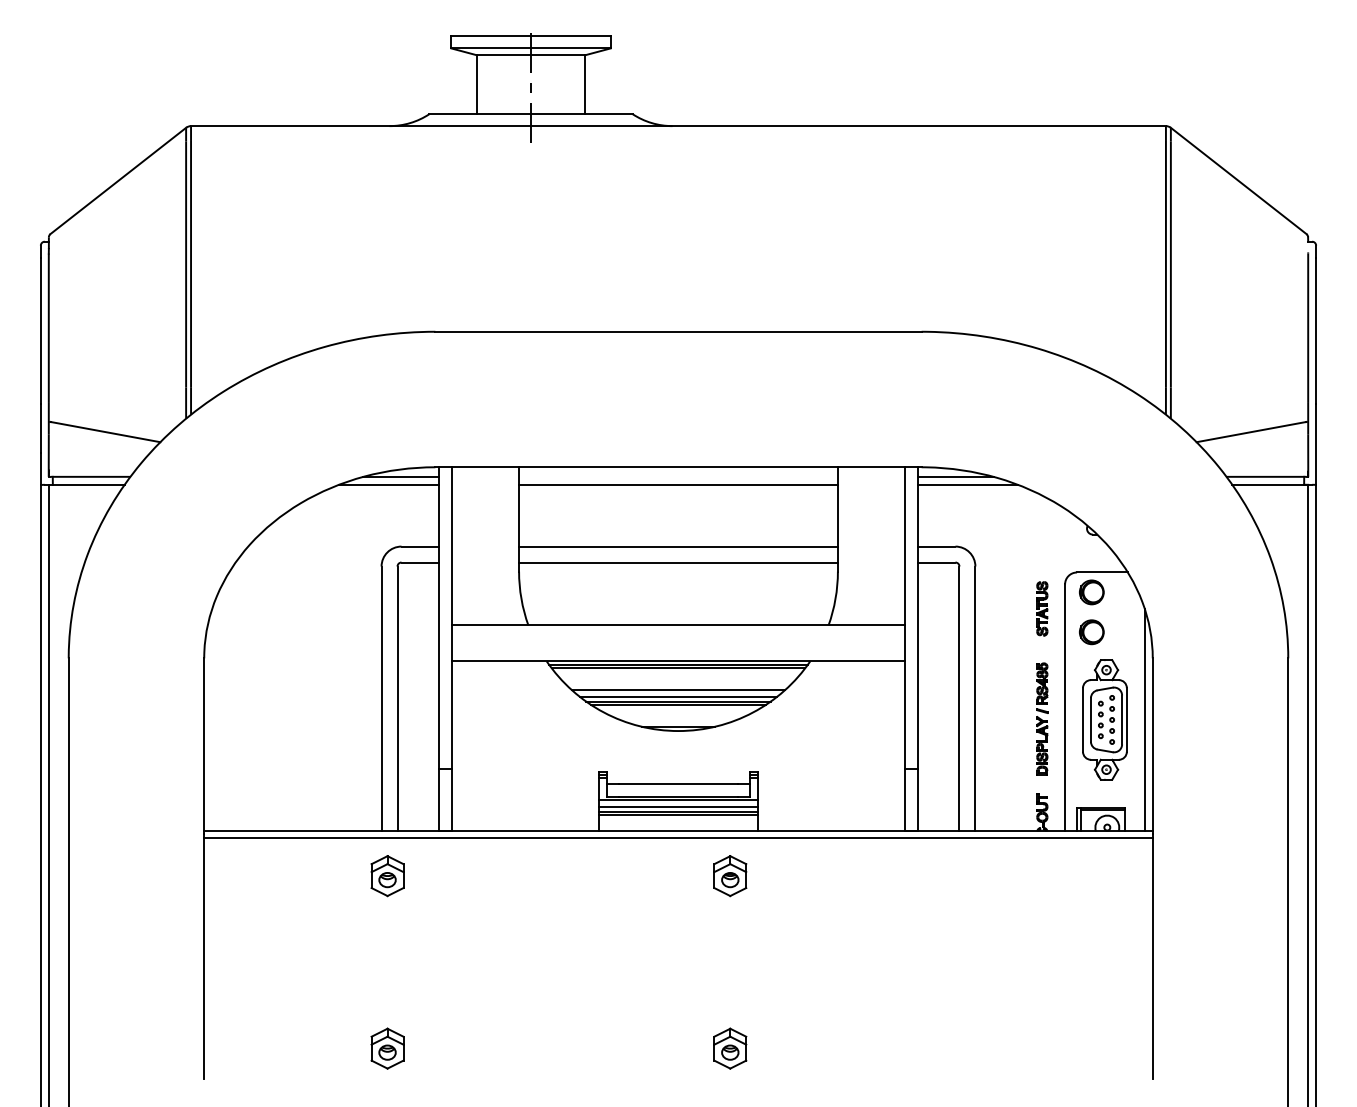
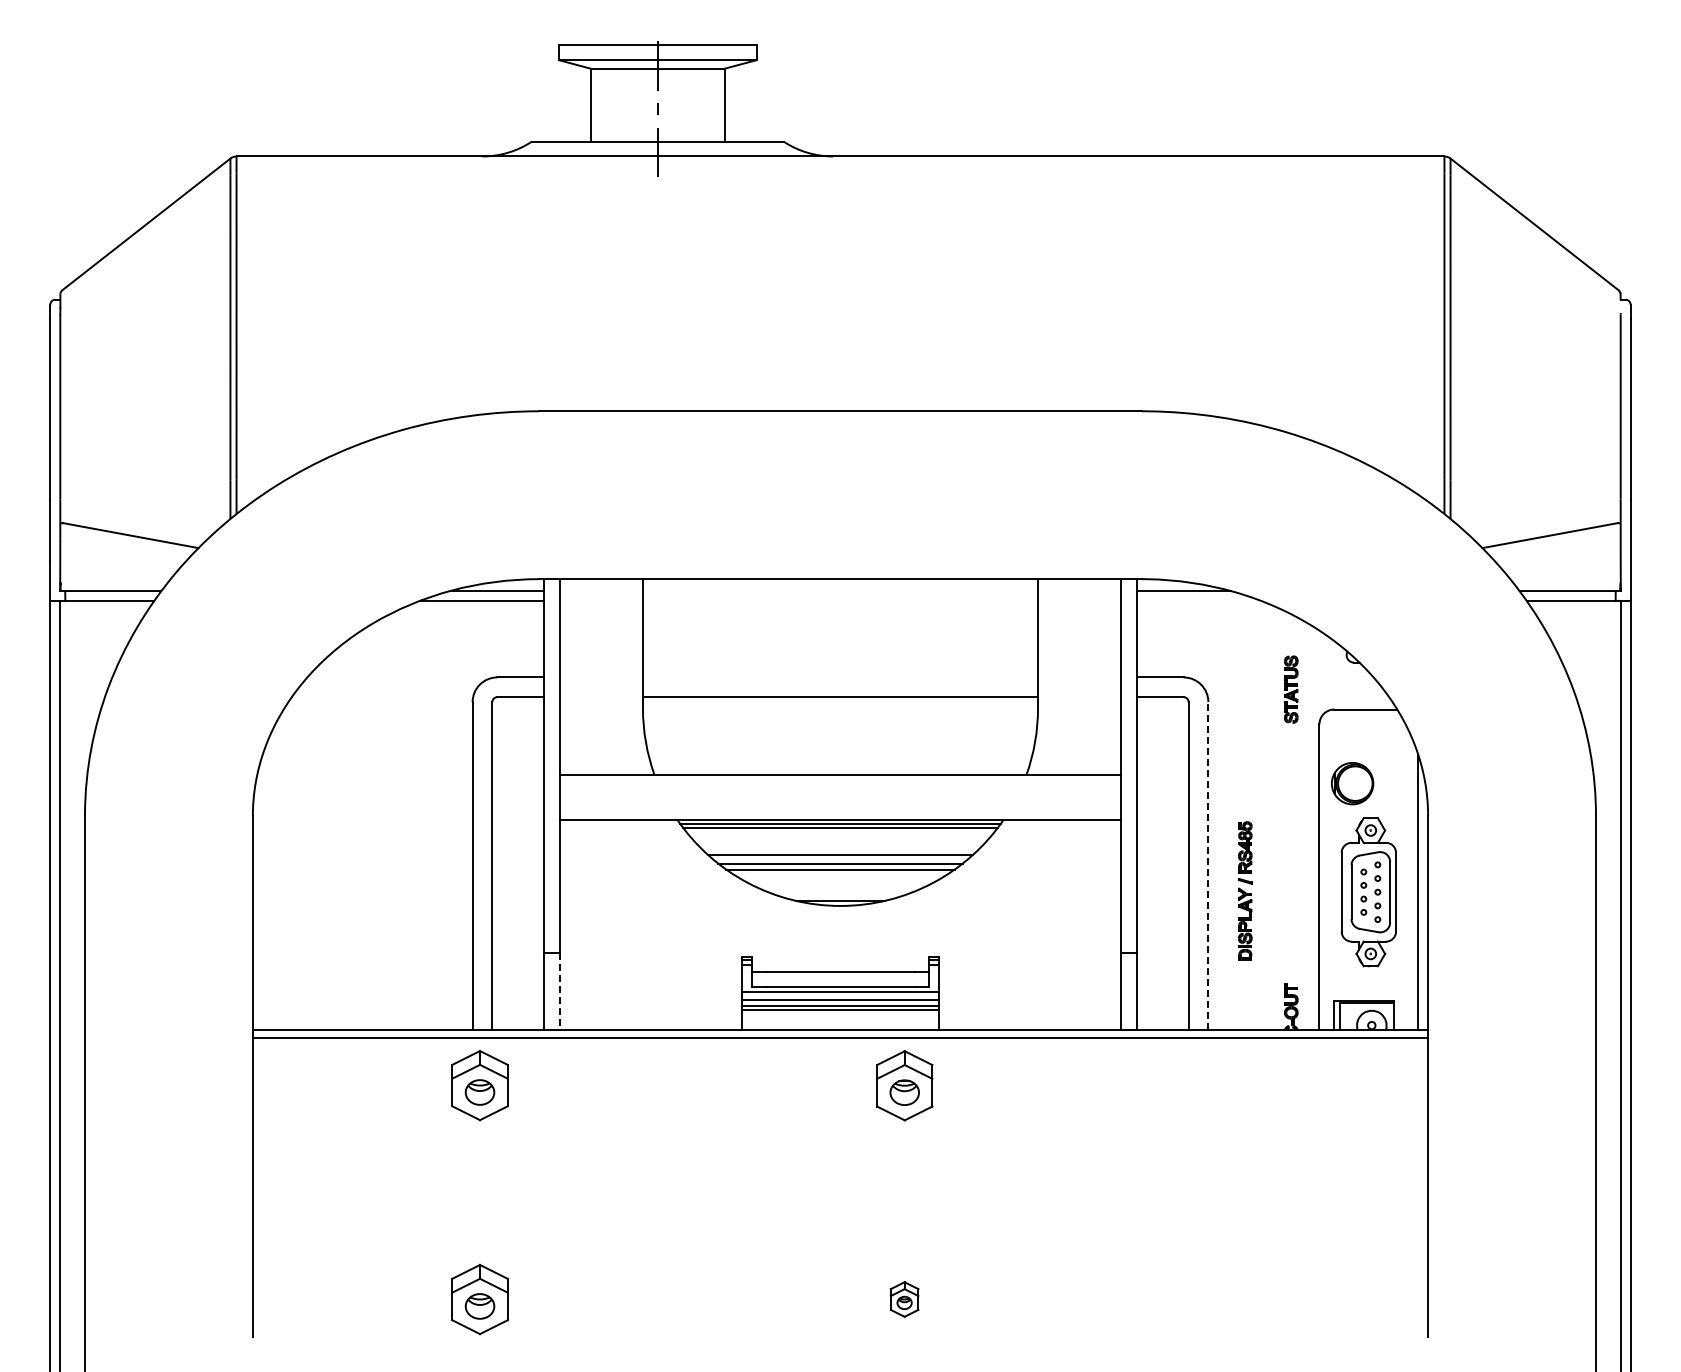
line: (678, 484) -> (840, 600), removed
line: (967, 484) -> (1198, 600), removed
line: (678, 546) -> (840, 677), removed
part: (1091, 591) -> (1352, 733), removed
part: (1042, 608) -> (1291, 689), moved
part: (1091, 632) -> (1352, 783), size x1.4
line: (975, 699) -> (1208, 866), solid -> dashed
line: (678, 704) -> (840, 873), removed
part: (1041, 718) -> (1244, 890), moved
line: (452, 800) -> (560, 992), solid -> dashed
part: (387, 875) -> (479, 1085), size x1.4
part: (730, 875) -> (904, 1085), size x1.4
part: (387, 1048) -> (479, 1299), size x1.4
part: (730, 1048) -> (904, 1299), size x0.7

